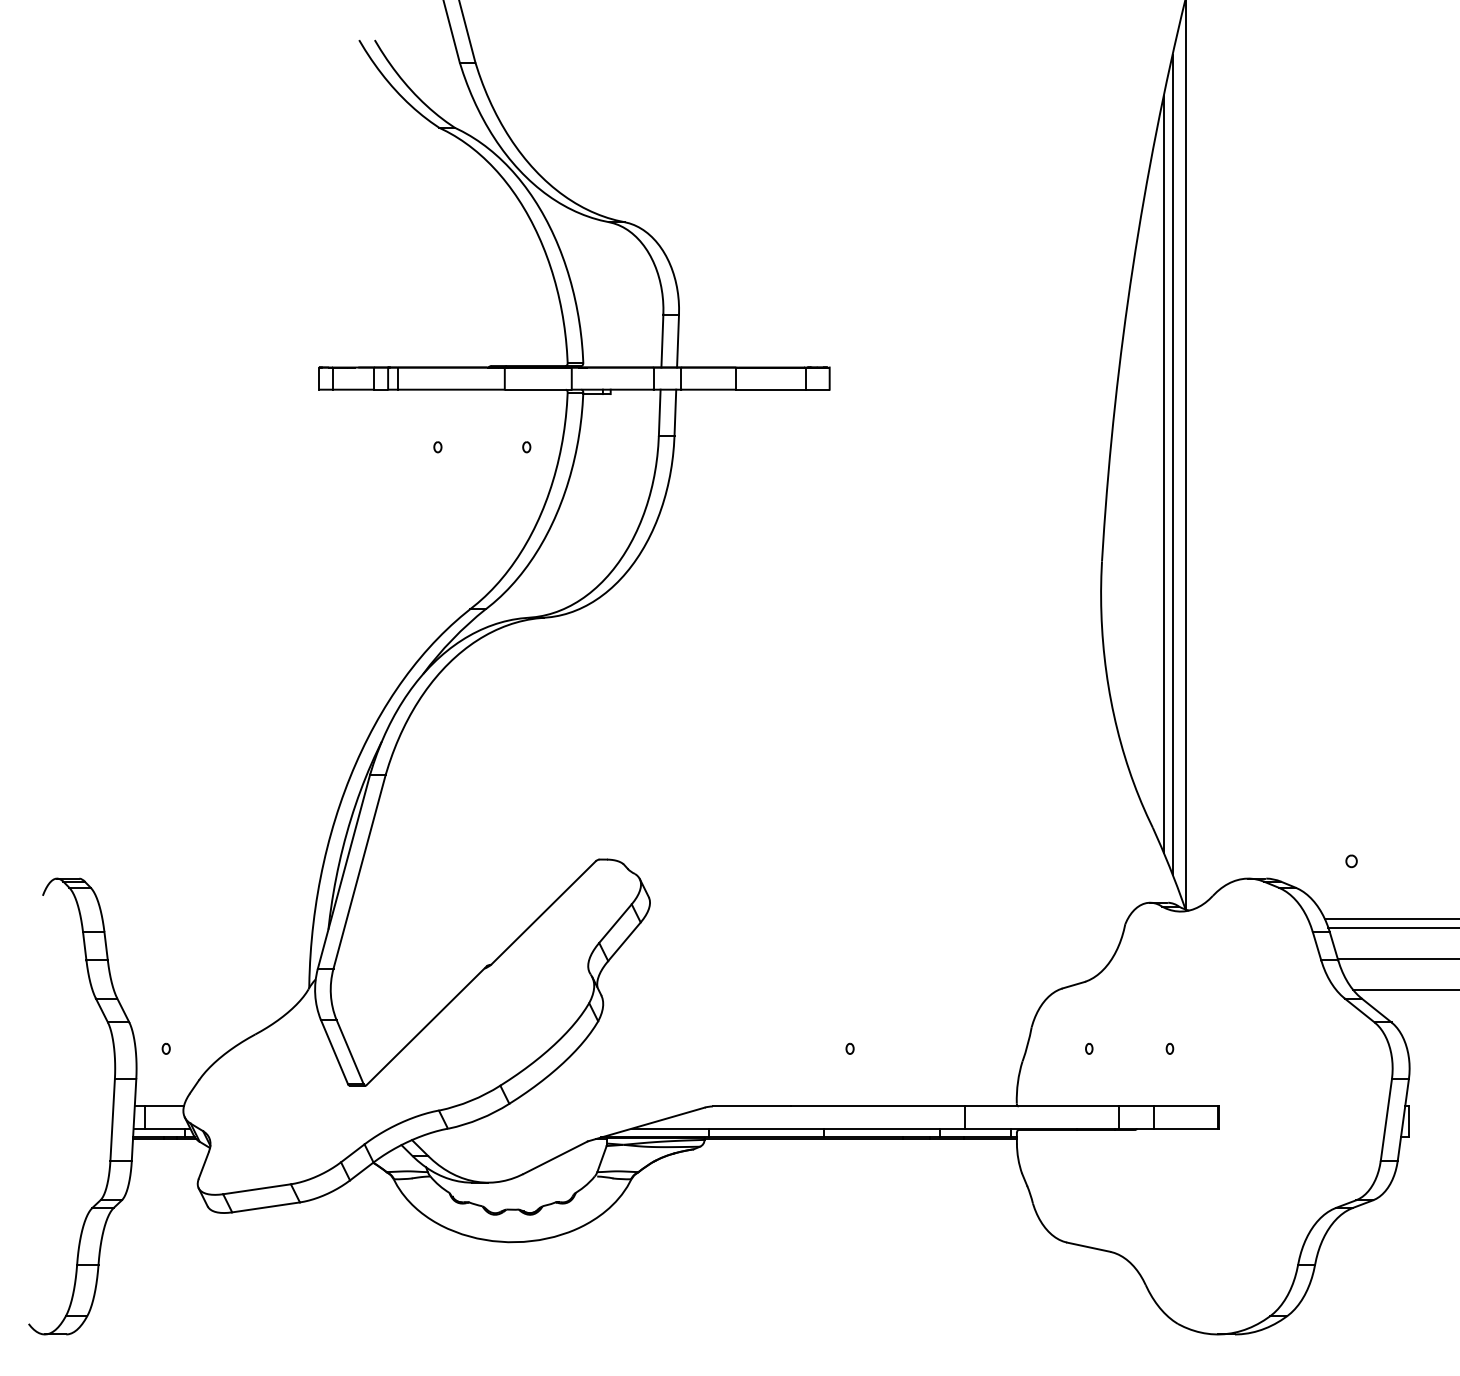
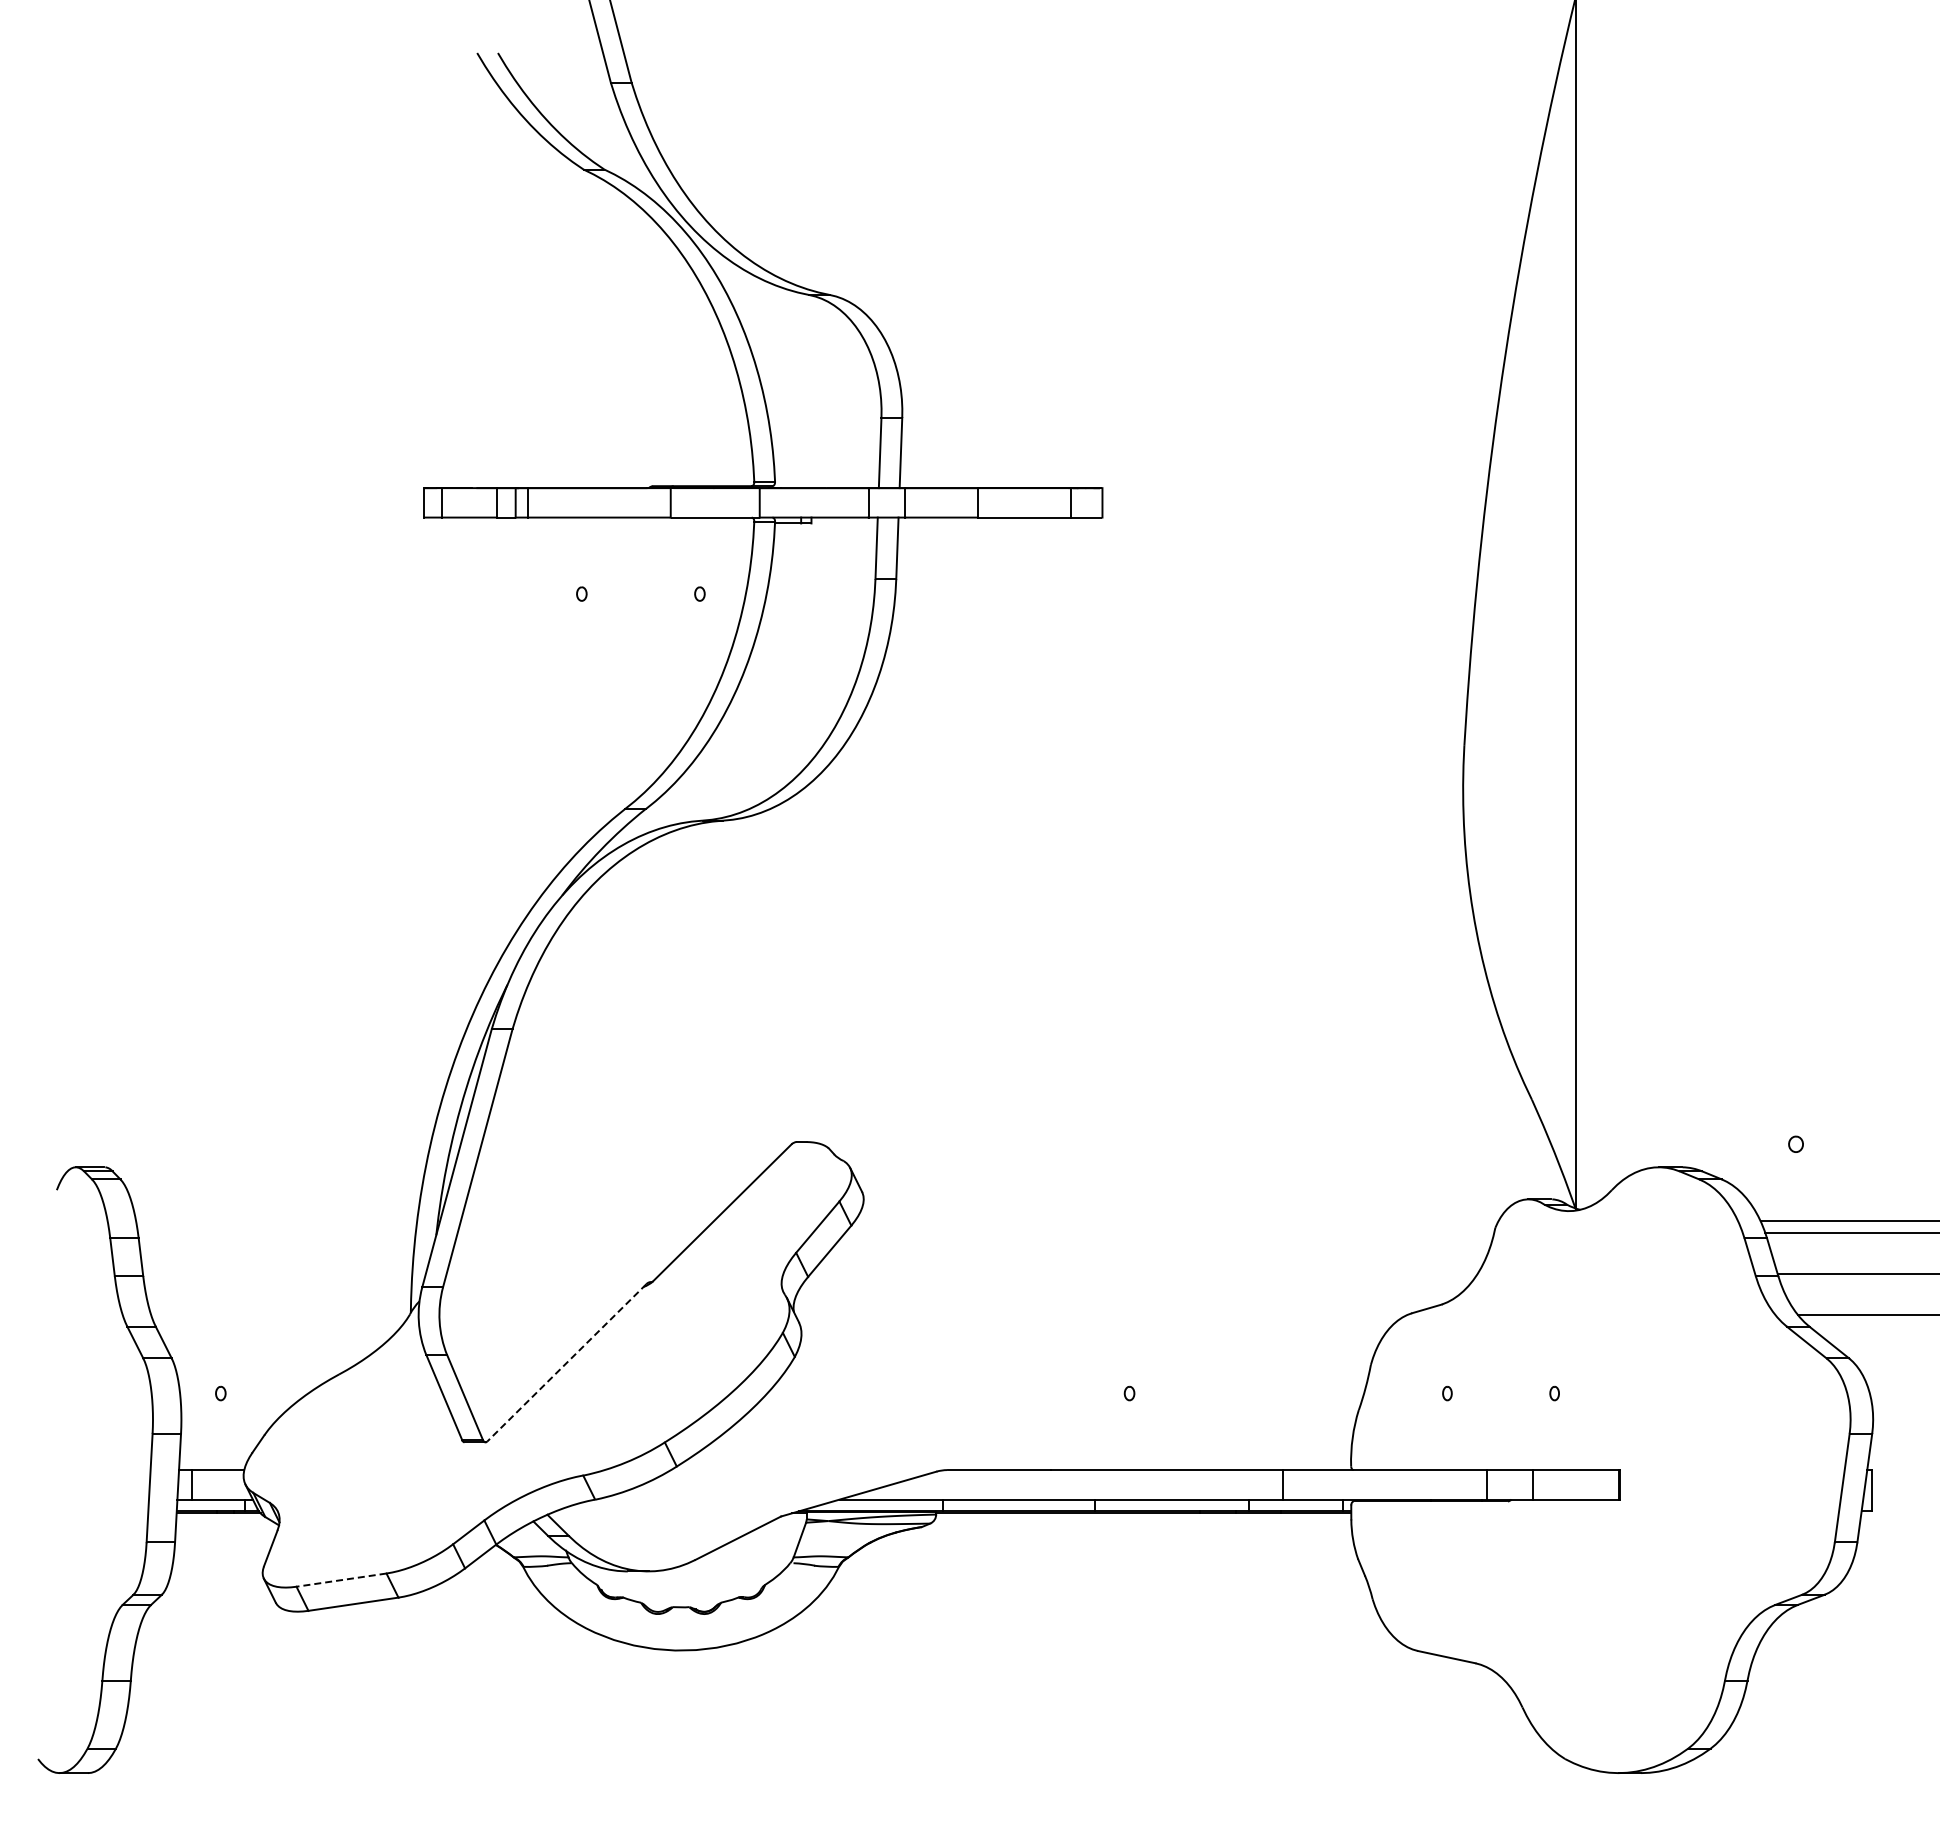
line: (1172, 464) -> (1558, 616), removed
line: (1163, 473) -> (1546, 629), removed
line: (426, 1026) -> (566, 1363), solid -> dashed
line: (257, 1189) -> (341, 1580), solid -> dashed

